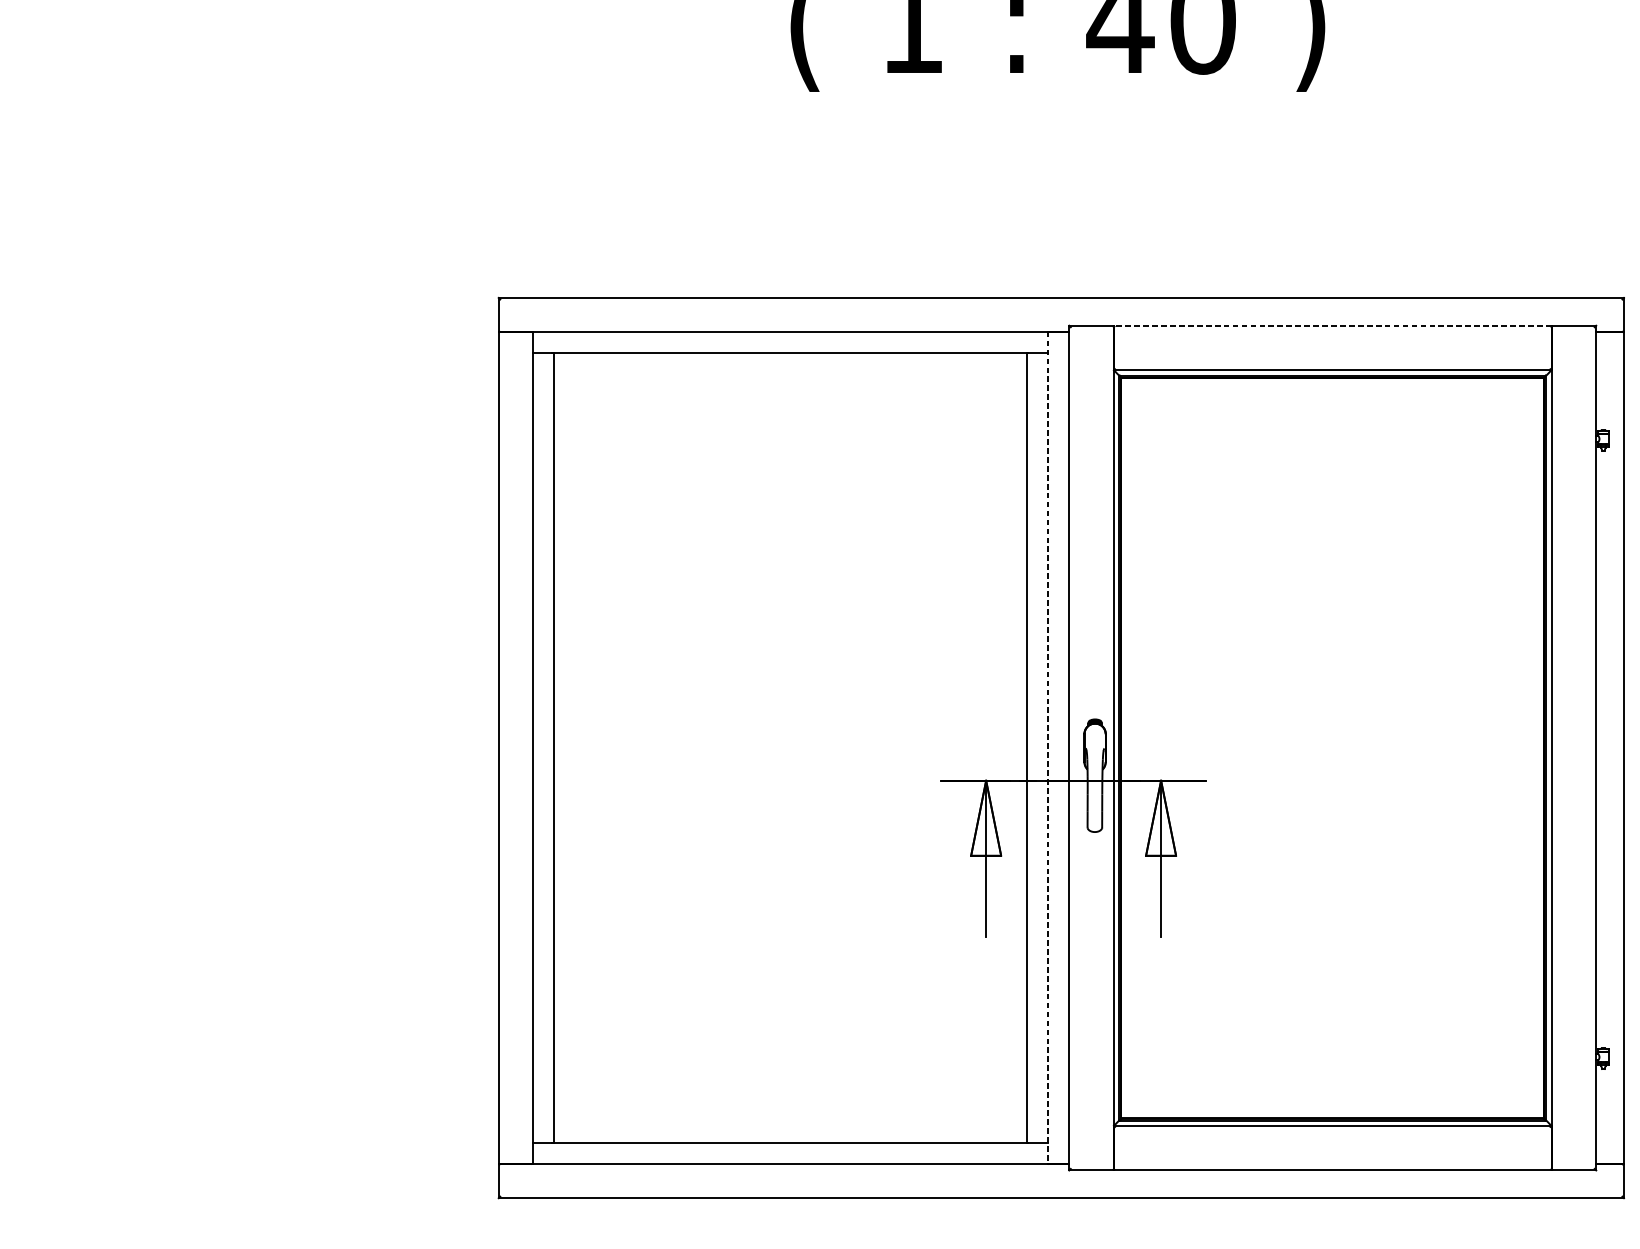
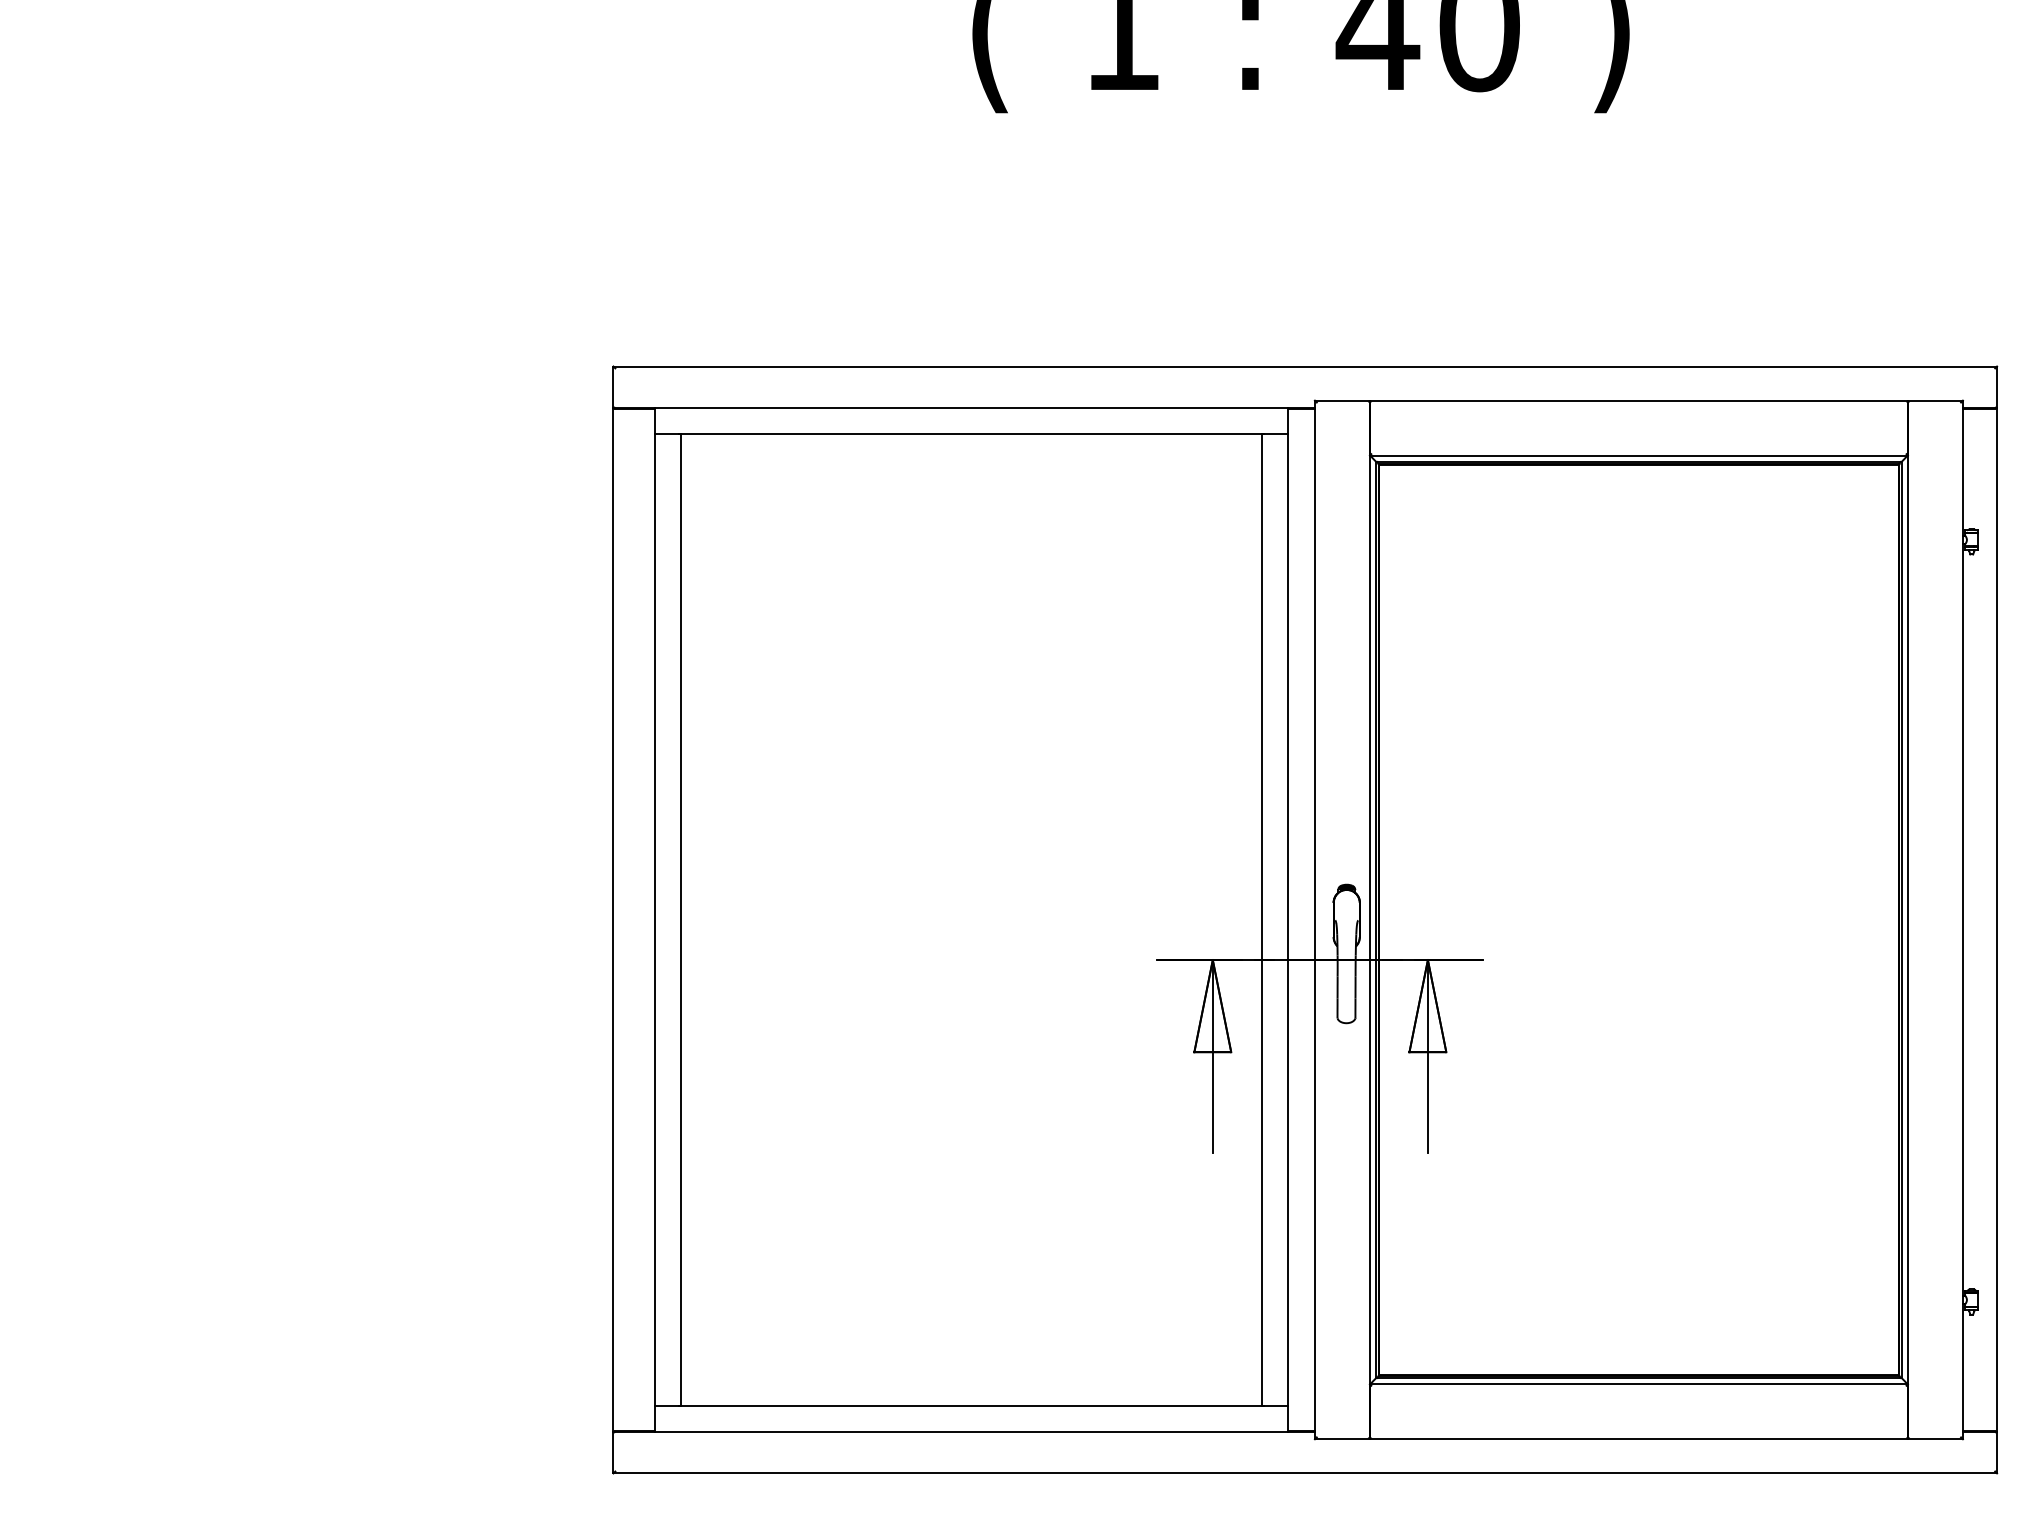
line: (1332, 325) -> (1638, 400), dashed -> solid
line: (1047, 747) -> (1288, 919), dashed -> solid

